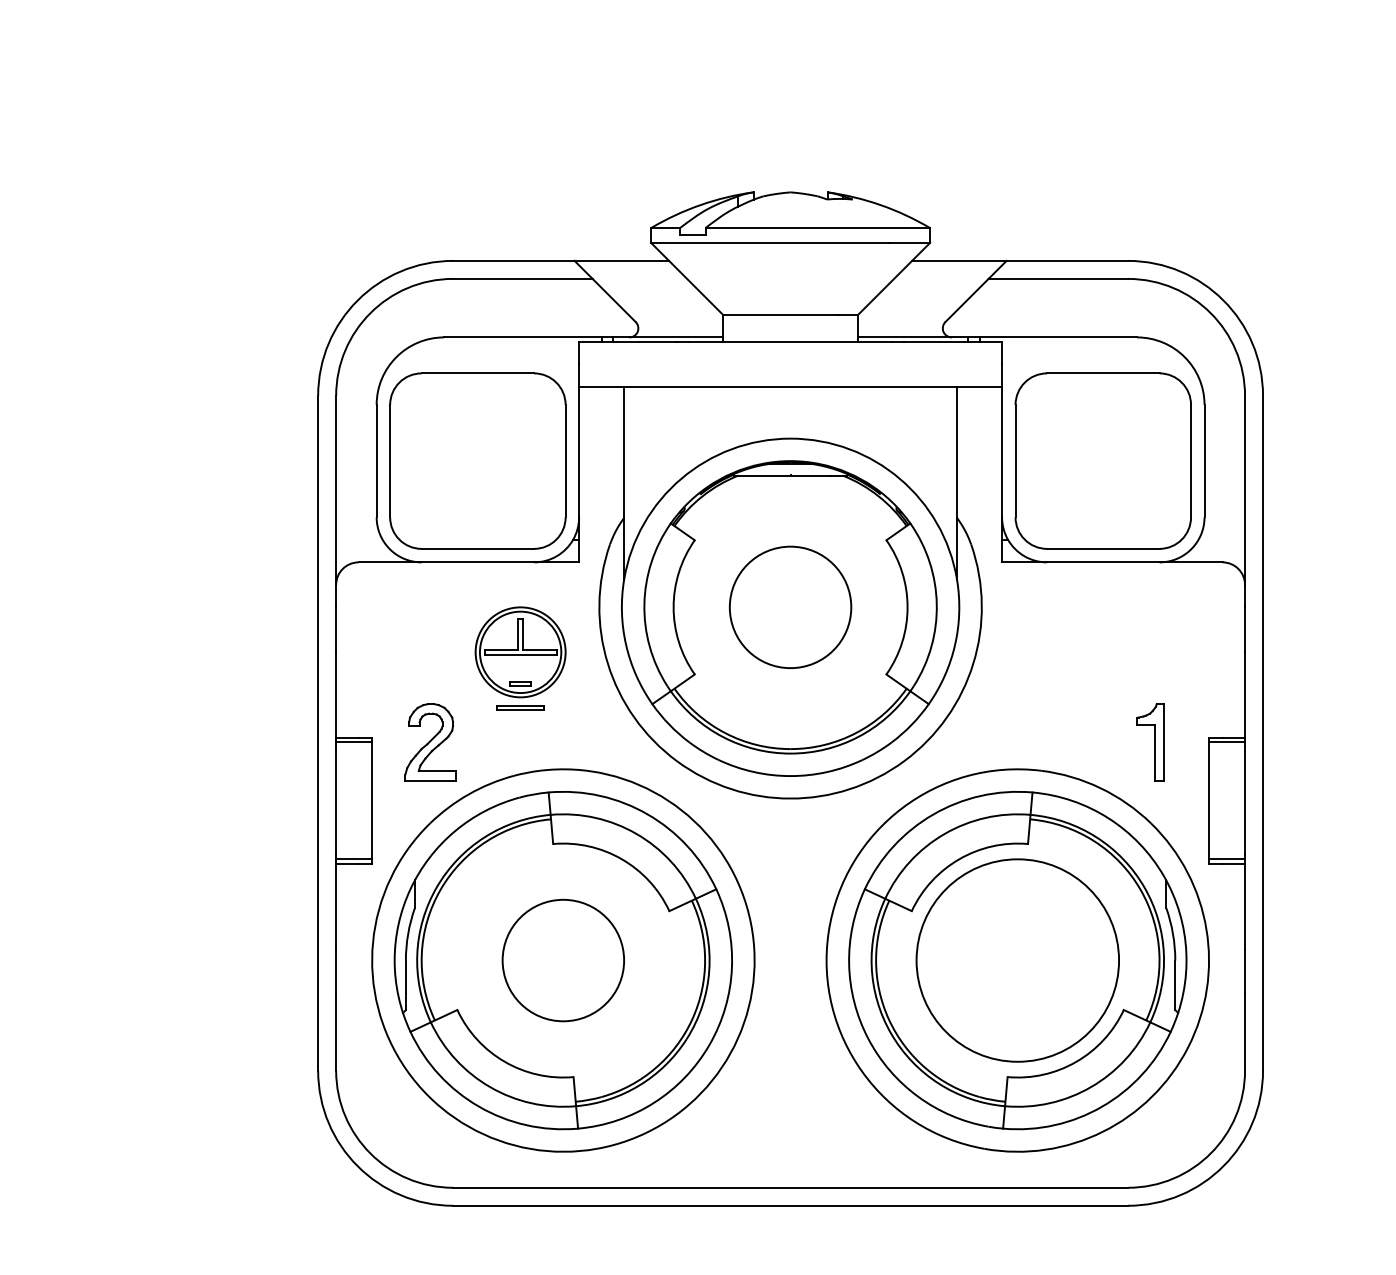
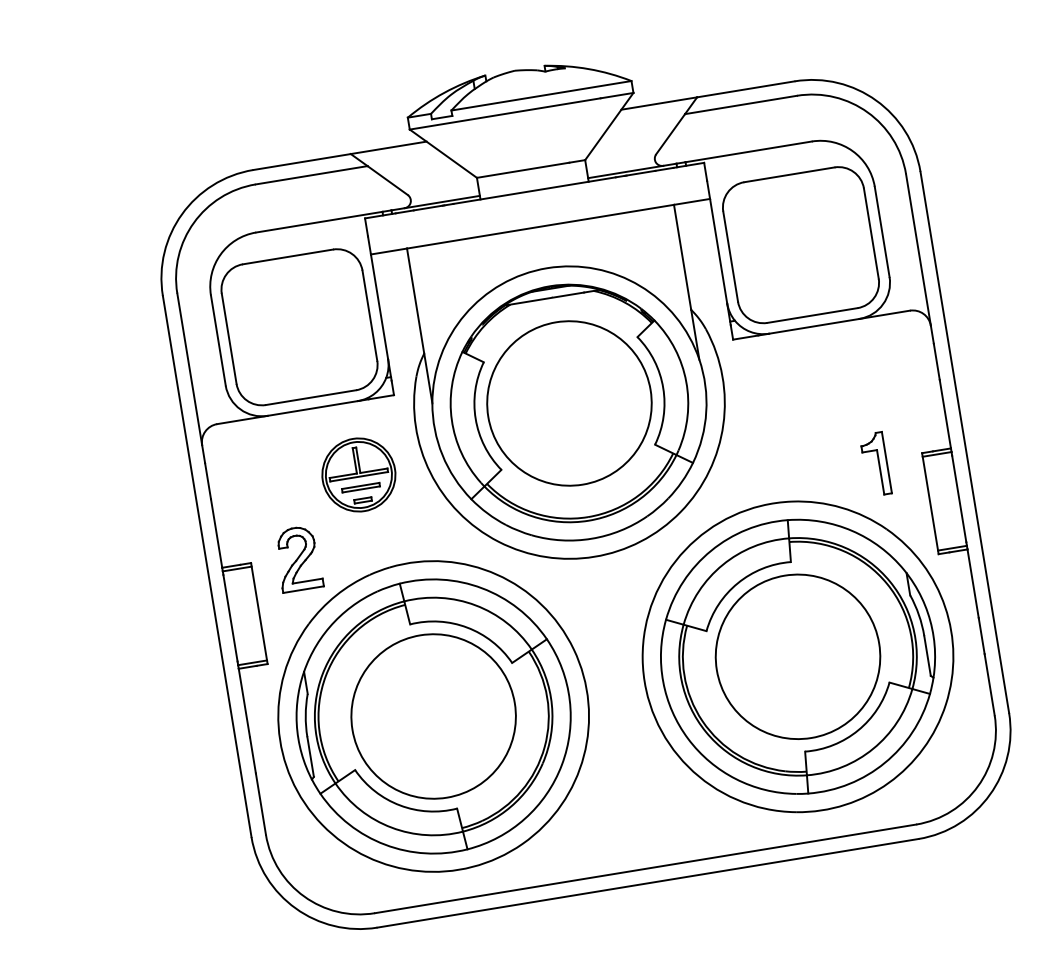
circle: (790, 607) -> (569, 403), size x1.67
part: (520, 707) -> (360, 487), moved
circle: (563, 960) -> (433, 716), size x1.67

